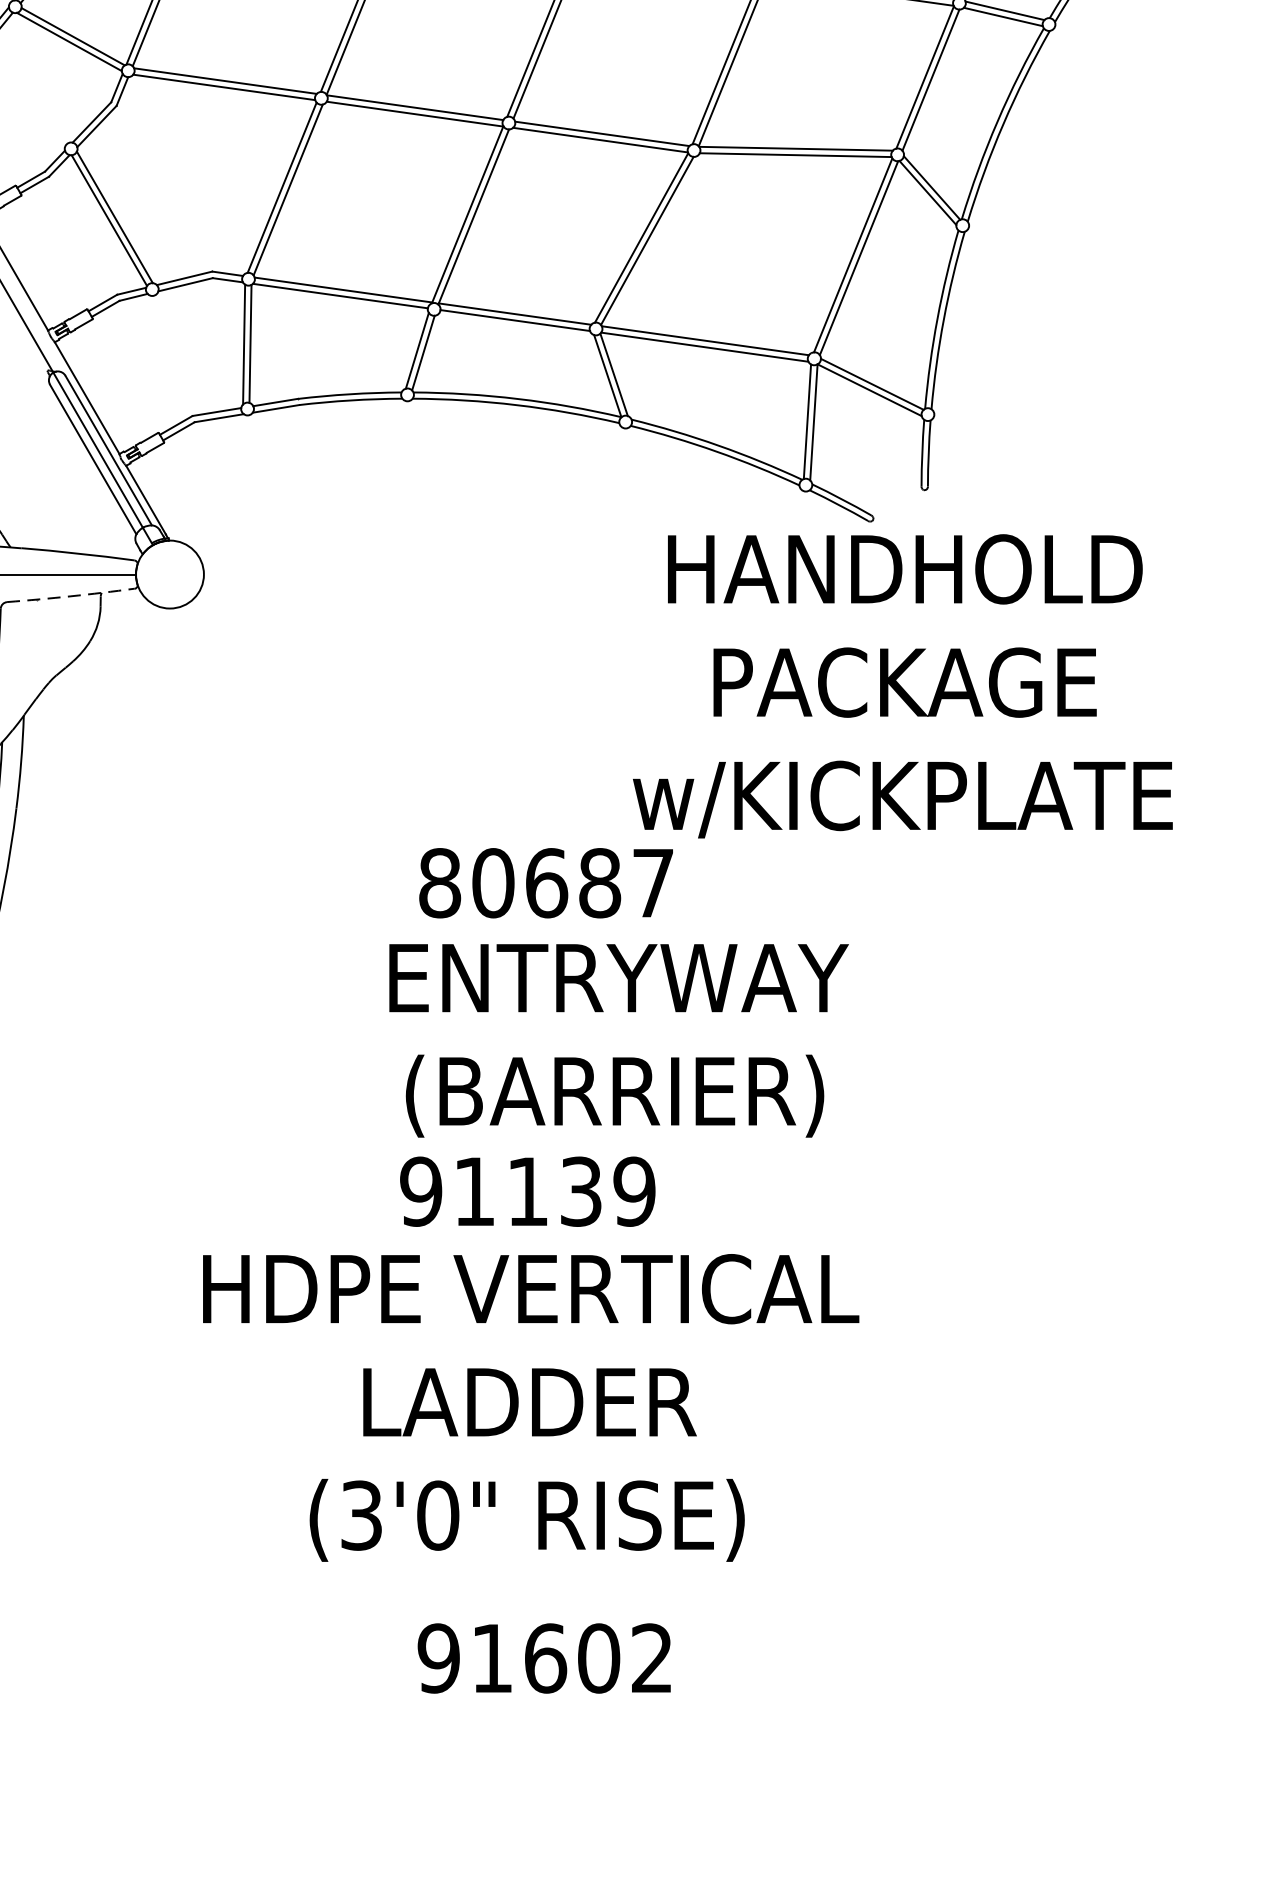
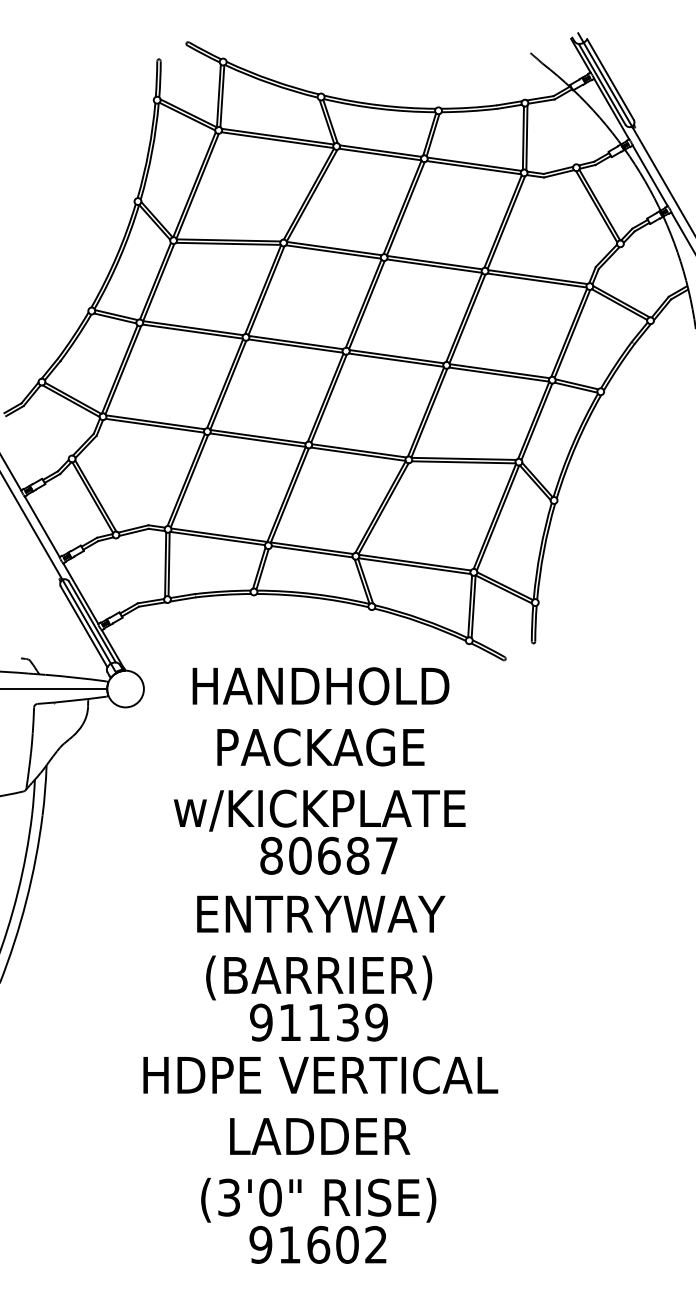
arc: (71, 595) -> (72, 700), dashed -> solid
text: (902, 686) -> (319, 749), moved
text: (619, 1039) -> (321, 947), moved
text: (543, 1657) -> (317, 1244), moved

